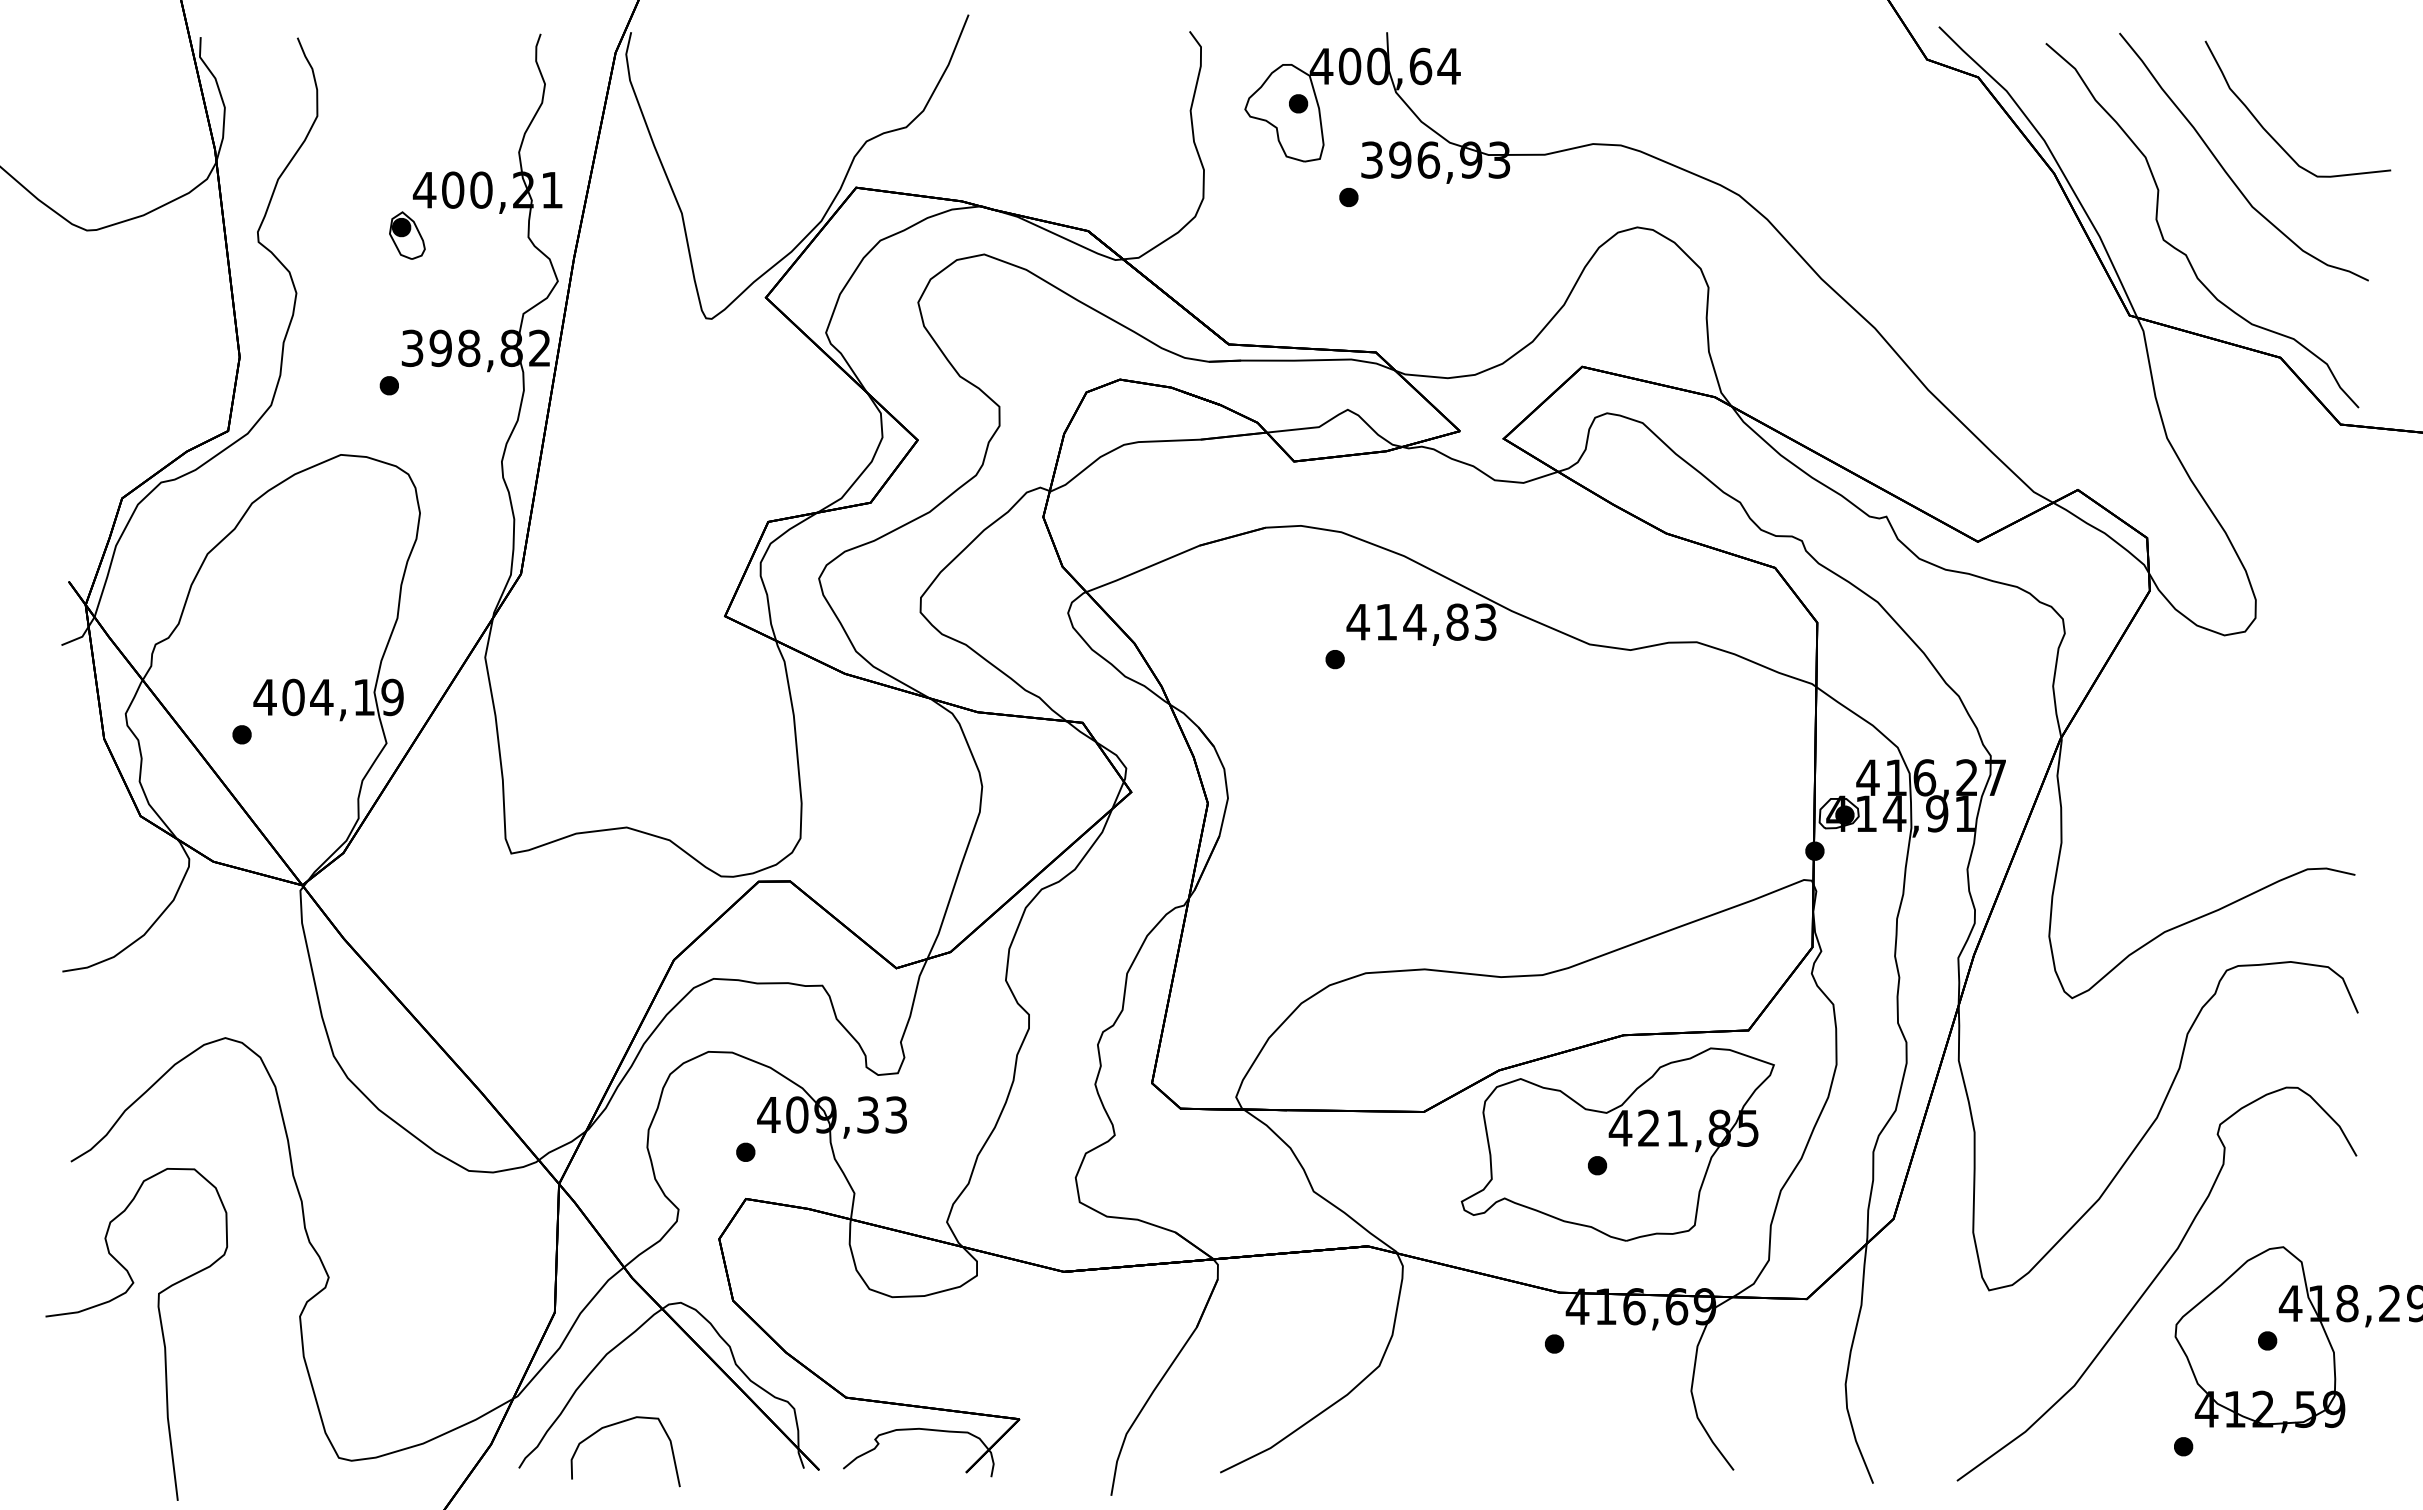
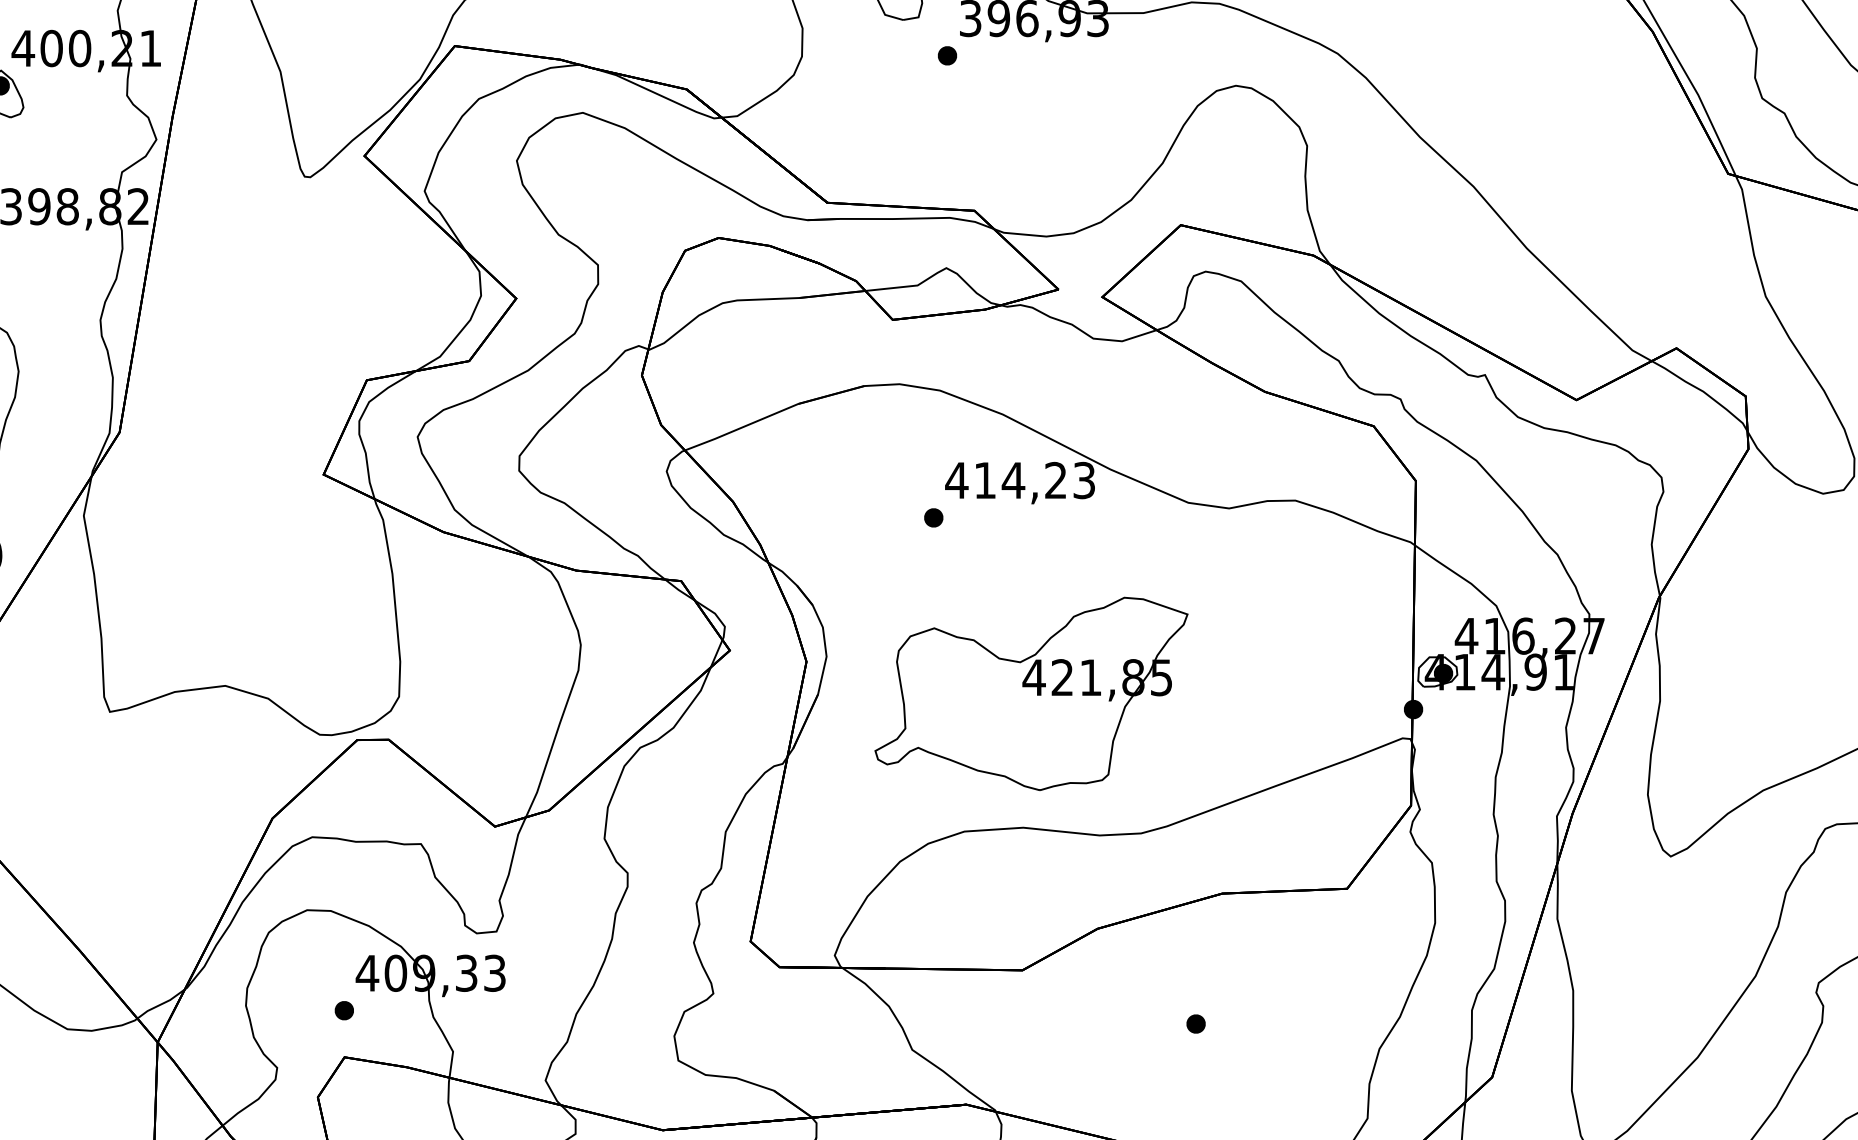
text: (1457, 621) -> (1056, 479), 414,83 -> 414,23
part: (1617, 1144) -> (1031, 693), moved

